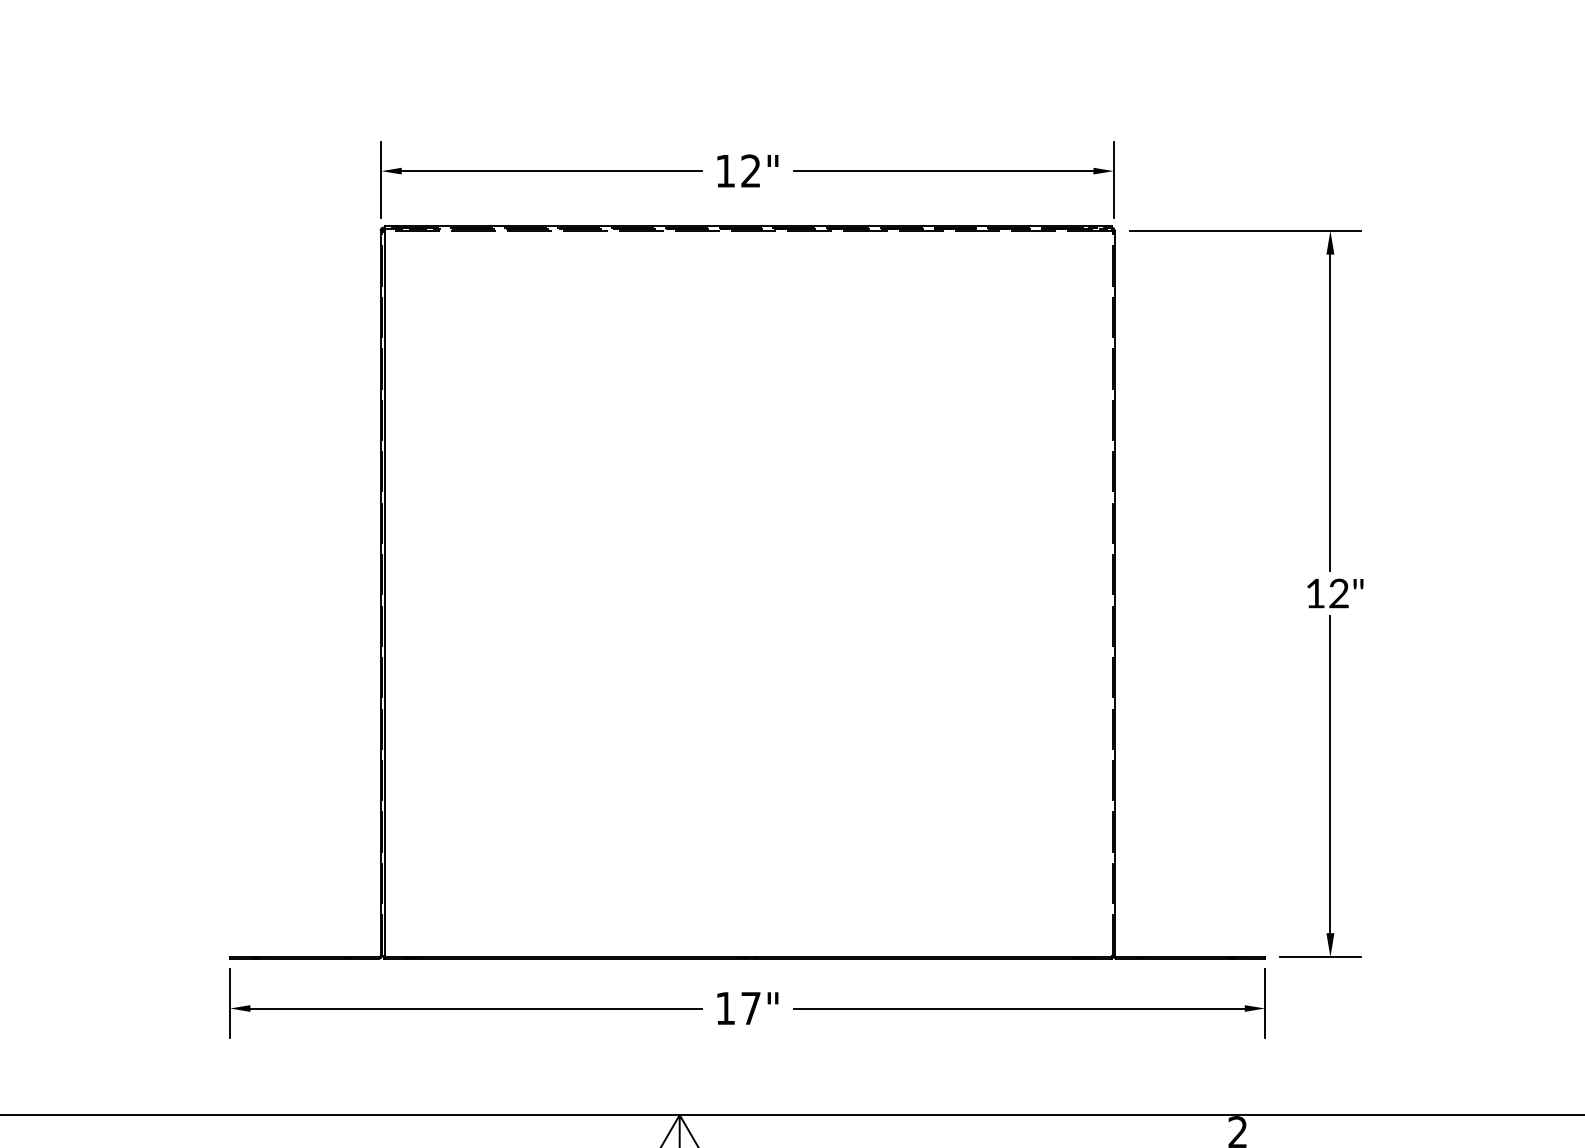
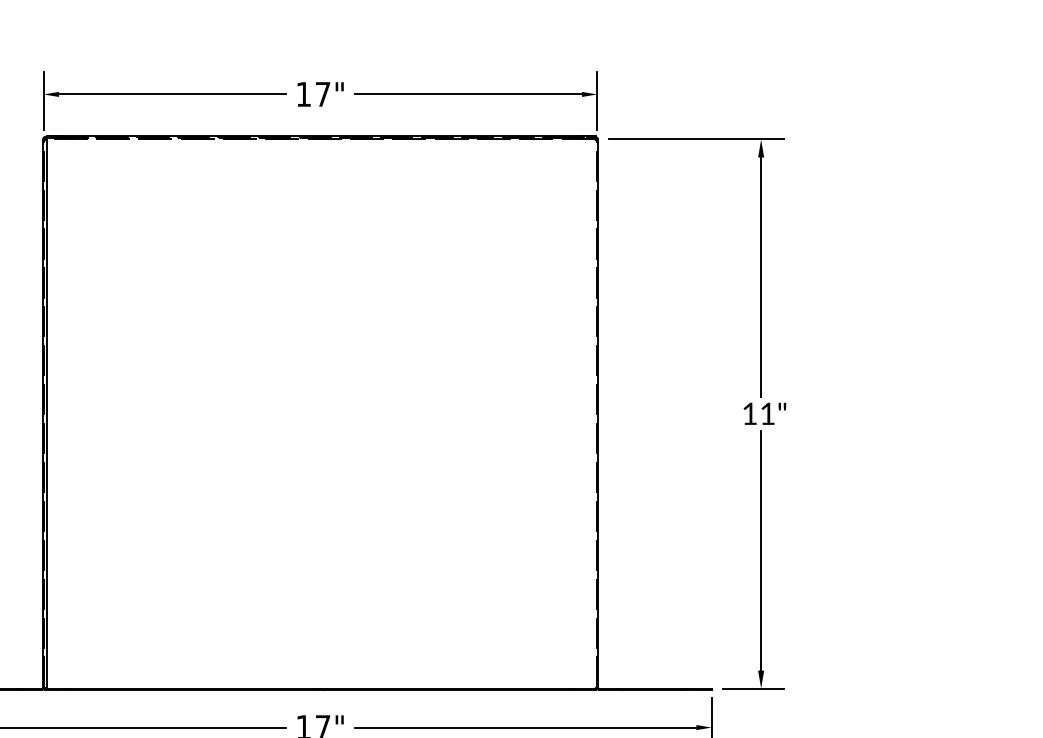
text: (750, 170) -> (322, 93), 12" -> 17"
text: (1338, 593) -> (767, 413), 12" -> 11"

